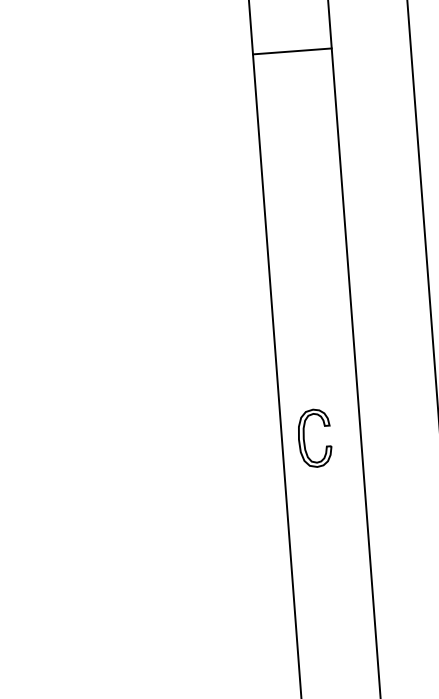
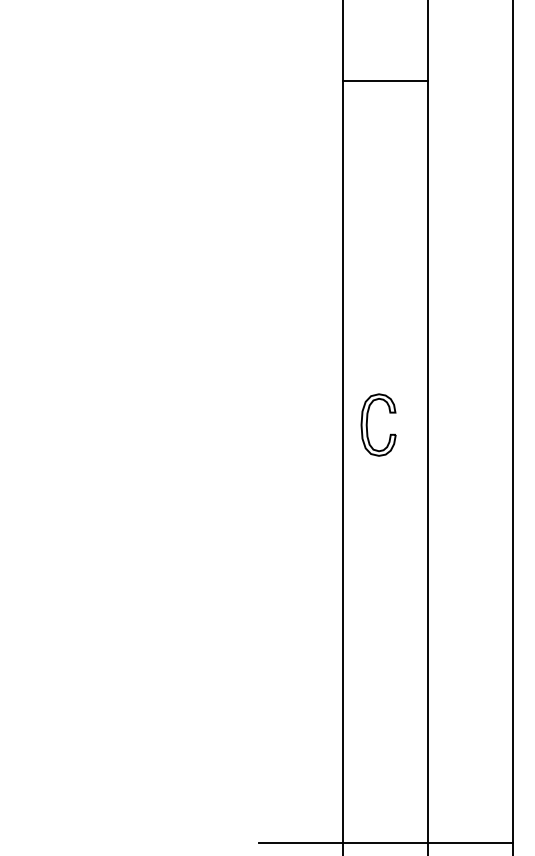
line: (292, 51) -> (385, 80), moved
part: (304, 438) -> (367, 424), moved

